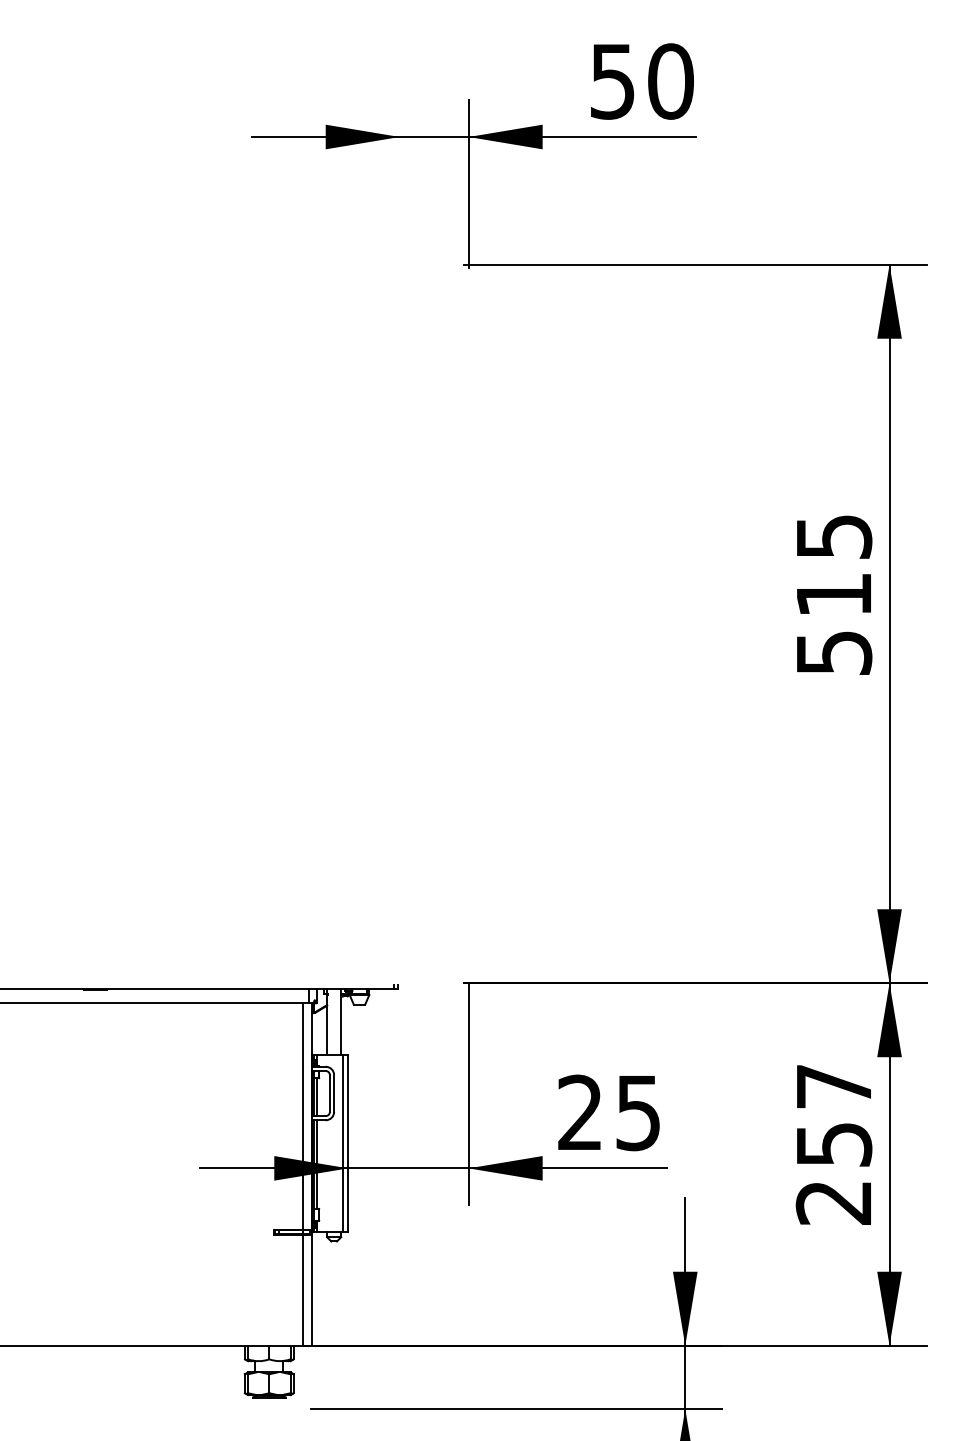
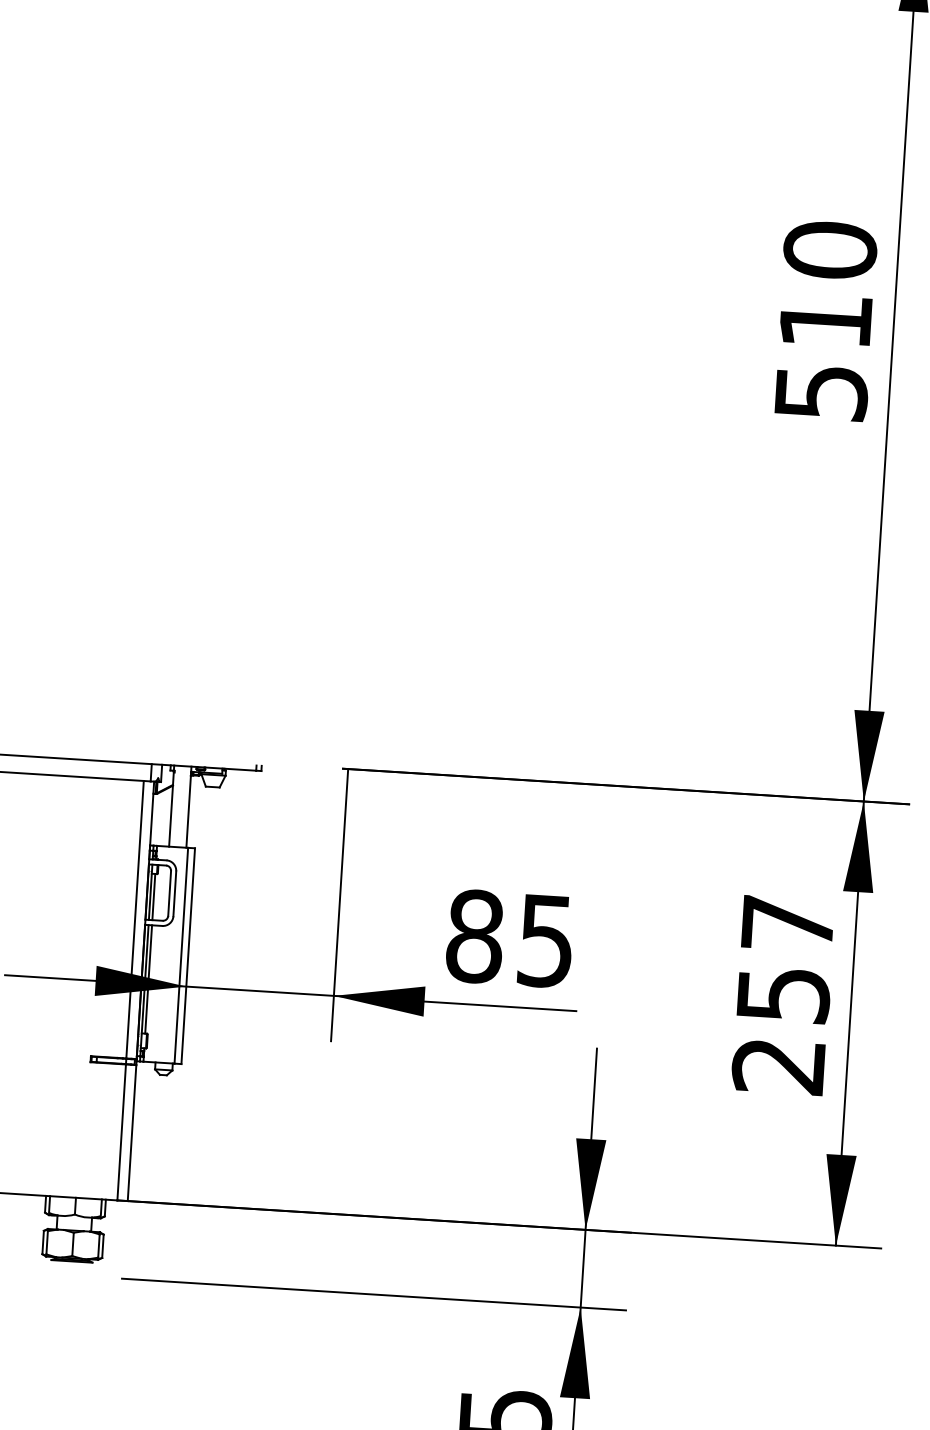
text: (833, 536) -> (829, 249), 515 -> 510
text: (580, 1112) -> (475, 936), 25 -> 85

